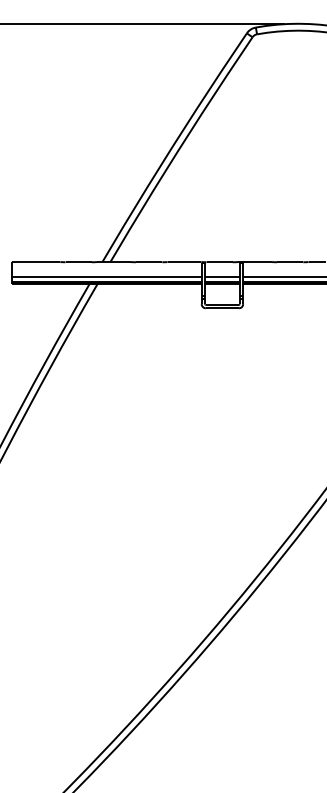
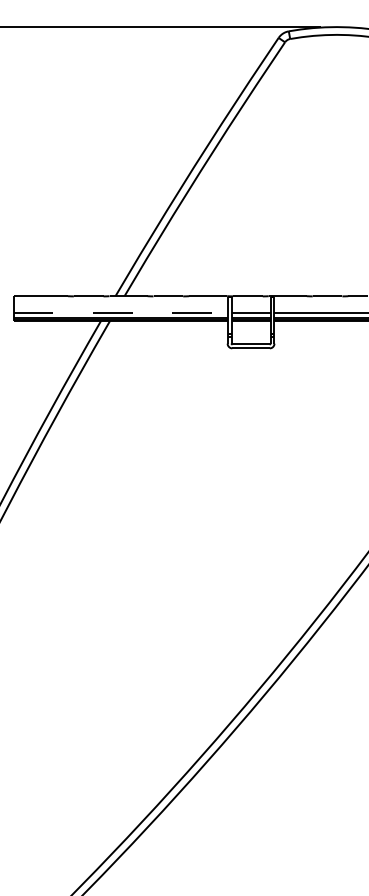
line: (107, 277) -> (121, 313), solid -> dashed

